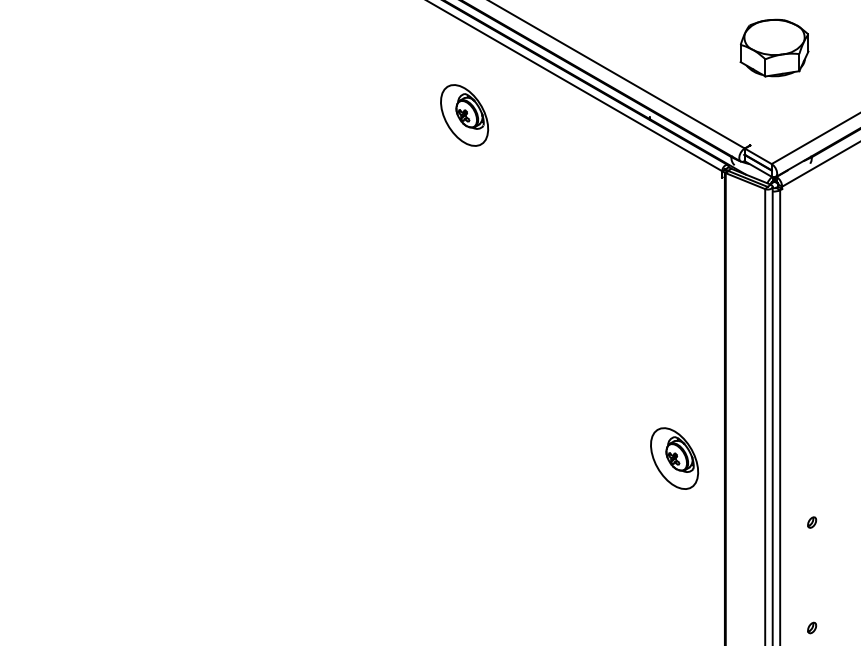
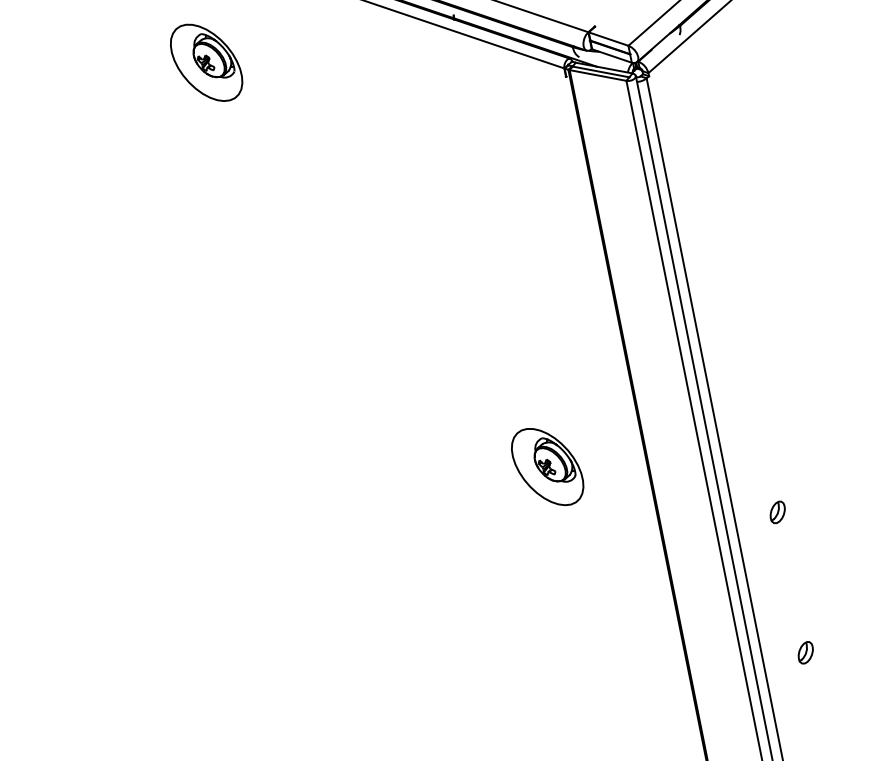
part: (674, 458) -> (547, 466), moved
part: (811, 522) -> (776, 512), size x1.43
part: (811, 627) -> (804, 652), size x1.43

